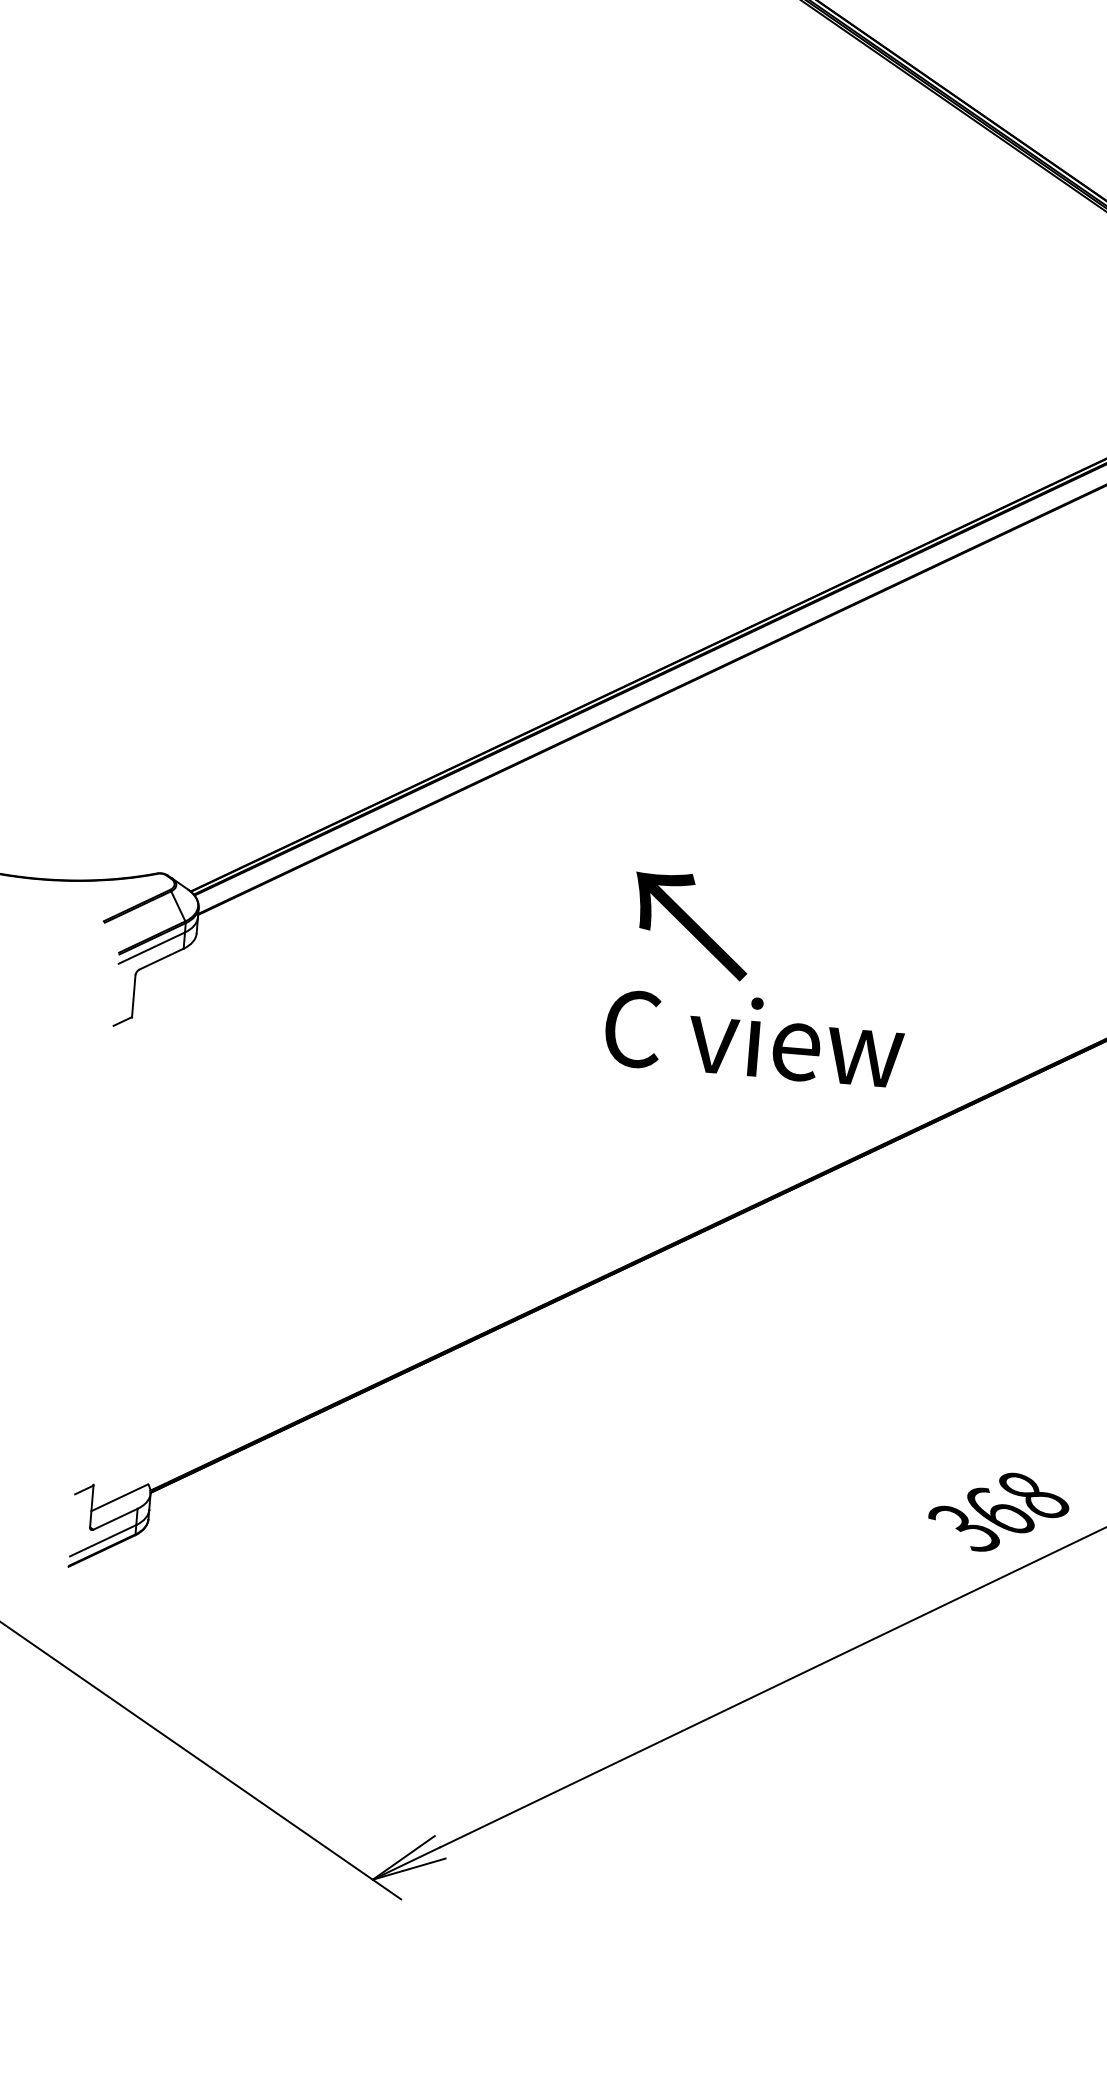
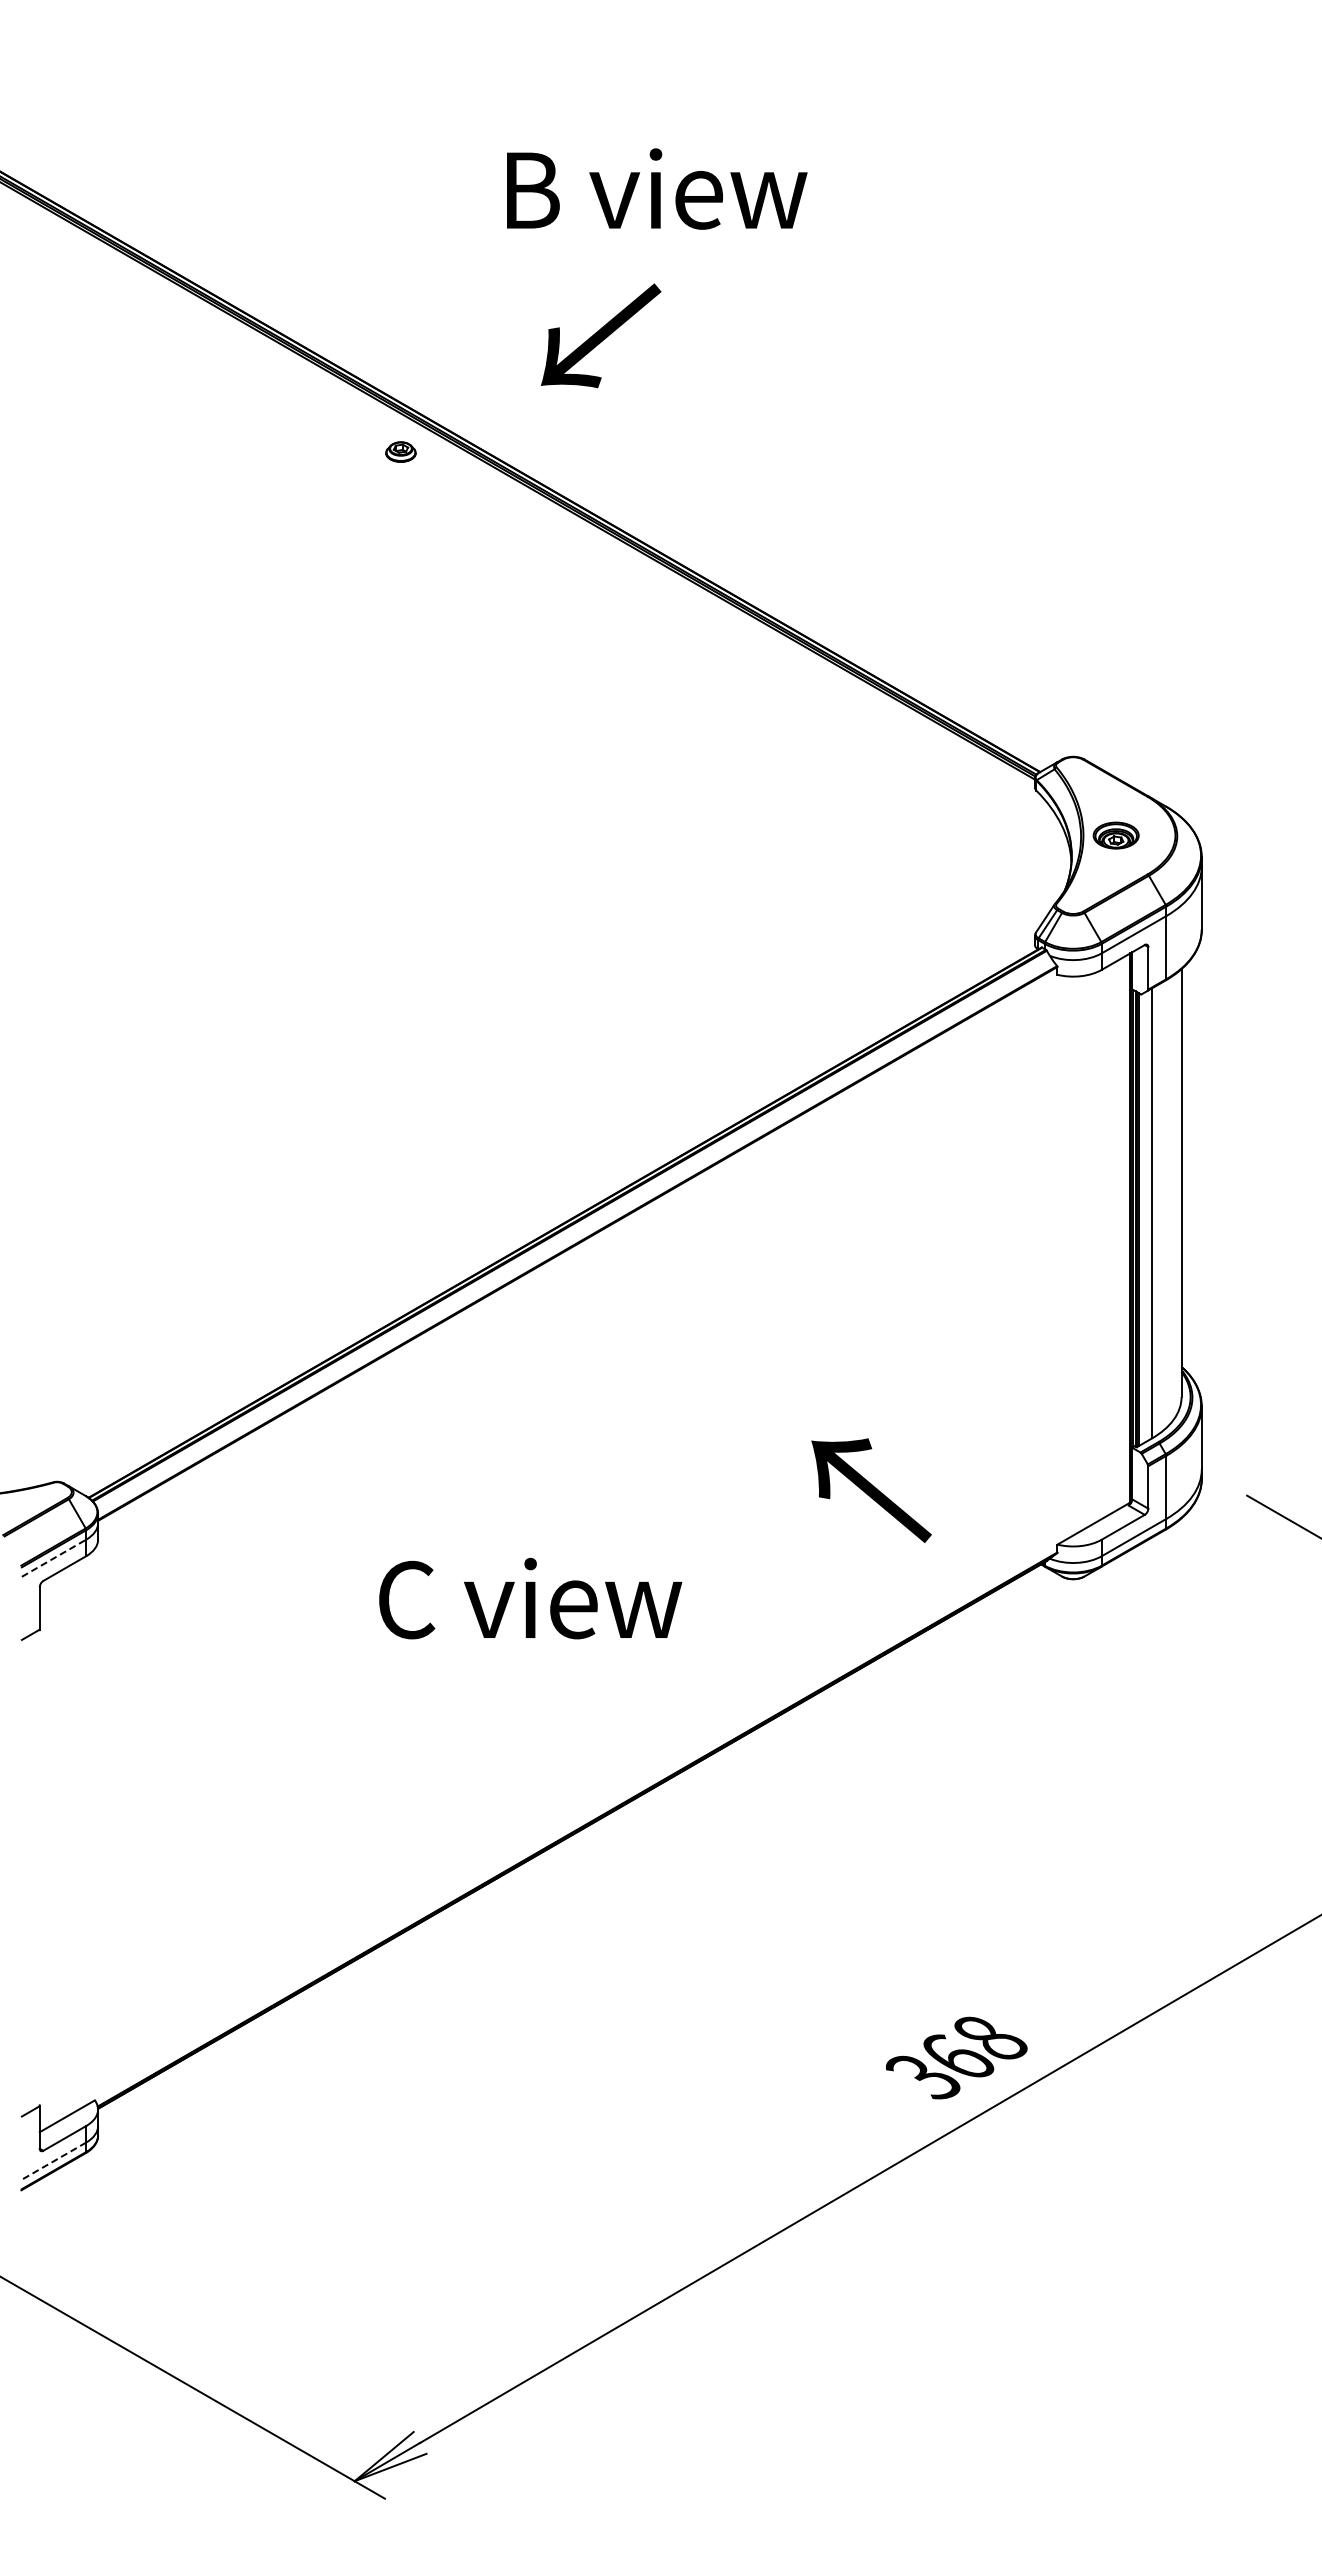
text: (691, 925) -> (871, 1490), moved
line: (152, 947) -> (54, 1557), solid -> dashed
text: (754, 1037) -> (530, 1598), moved
line: (102, 1541) -> (53, 2161), solid -> dashed

